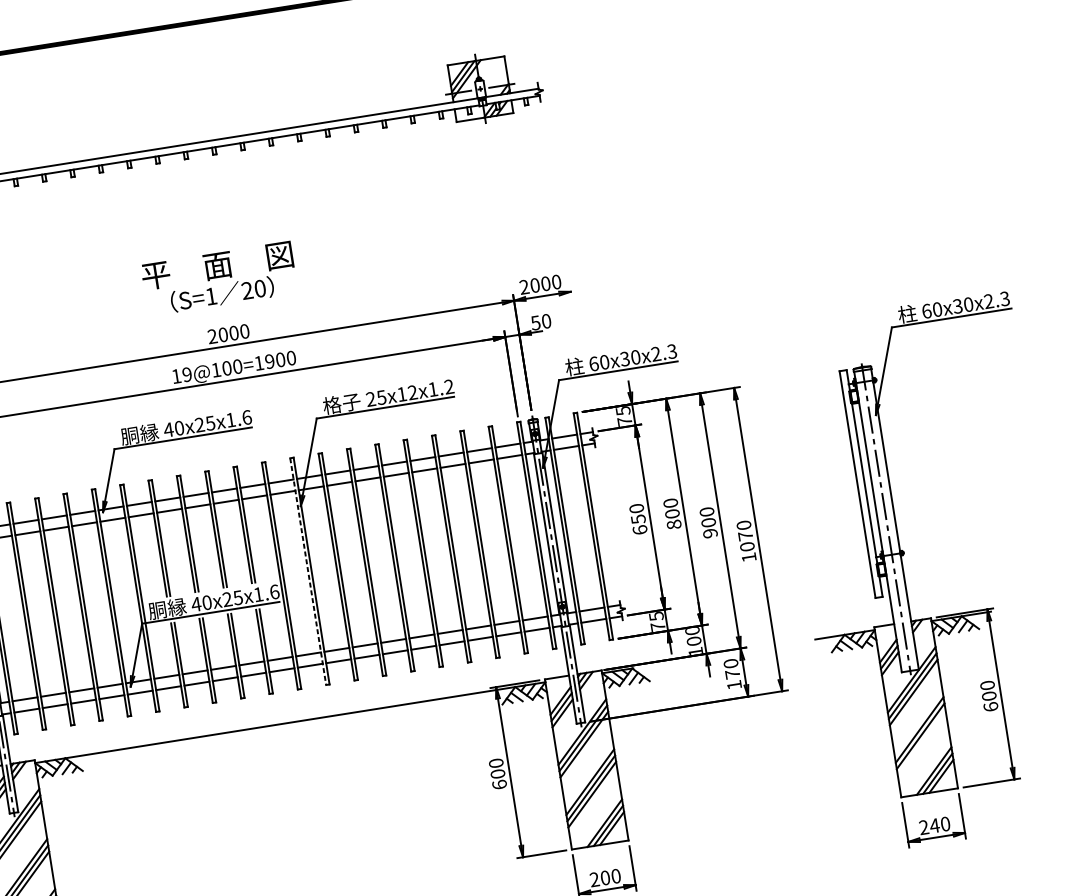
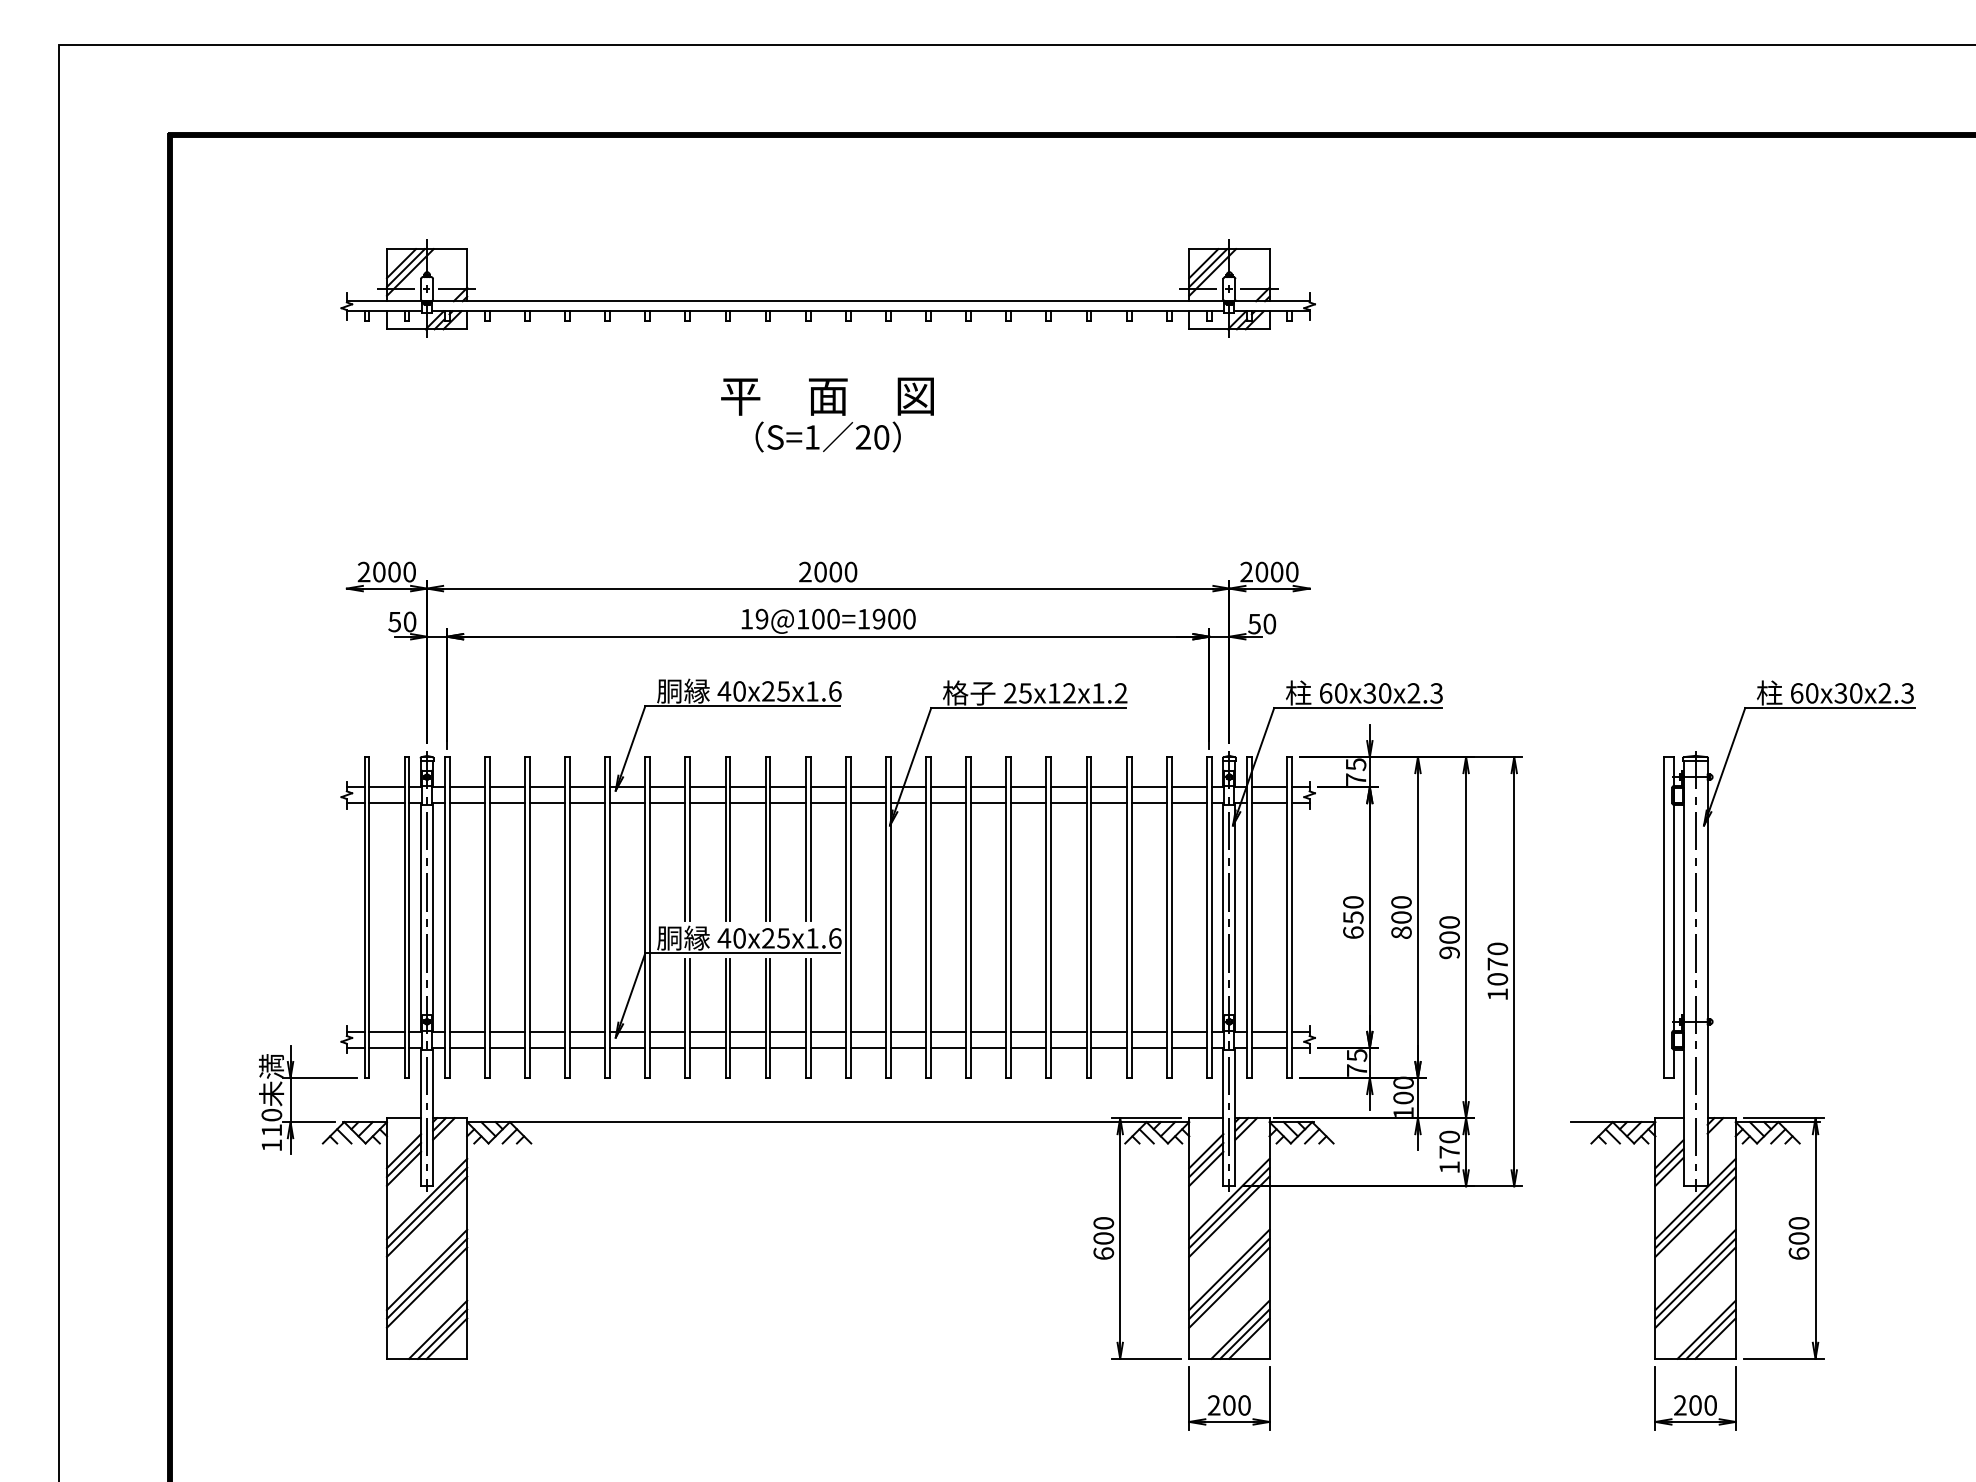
text: (219, 278) -> (827, 414), moved
line: (308, 572) -> (886, 918), dashed -> solid
line: (921, 742) -> (1695, 1287), added
text: (934, 825) -> (1695, 1405), 240 -> 200

